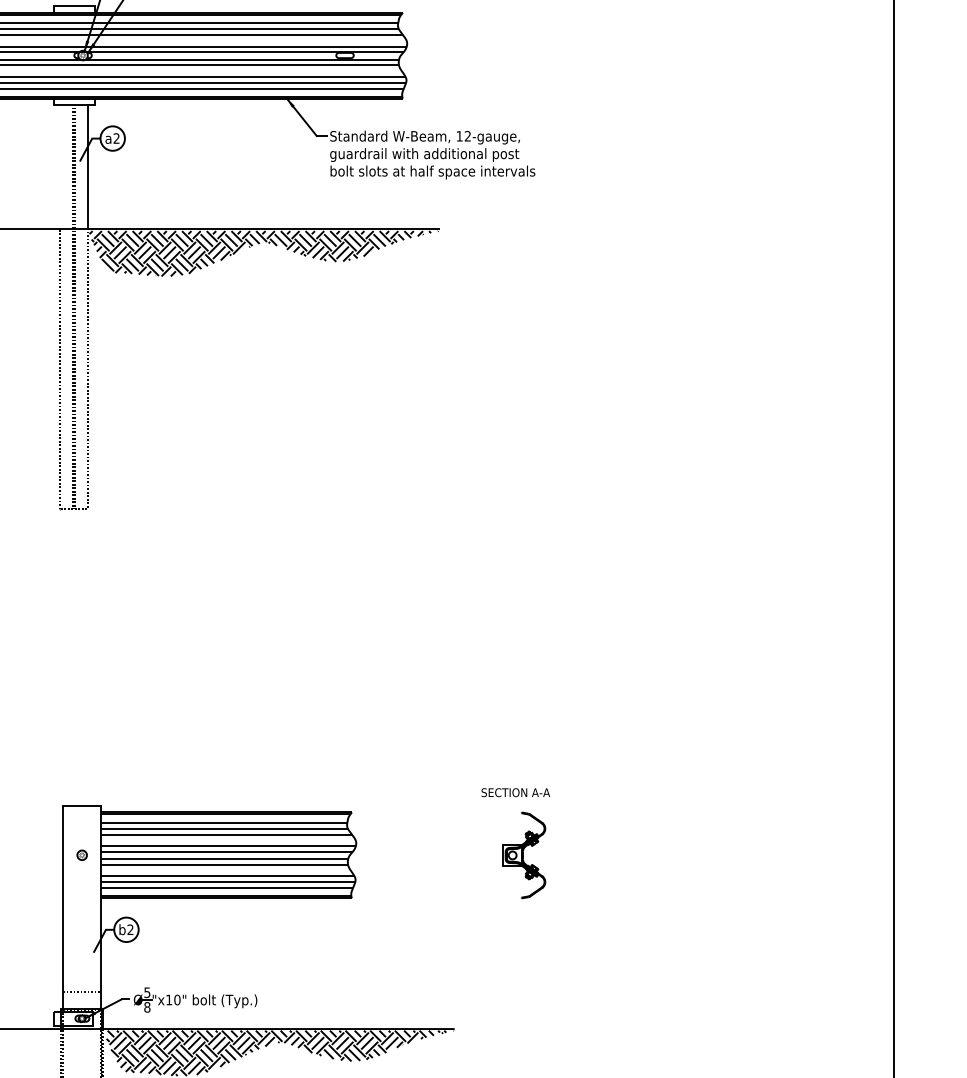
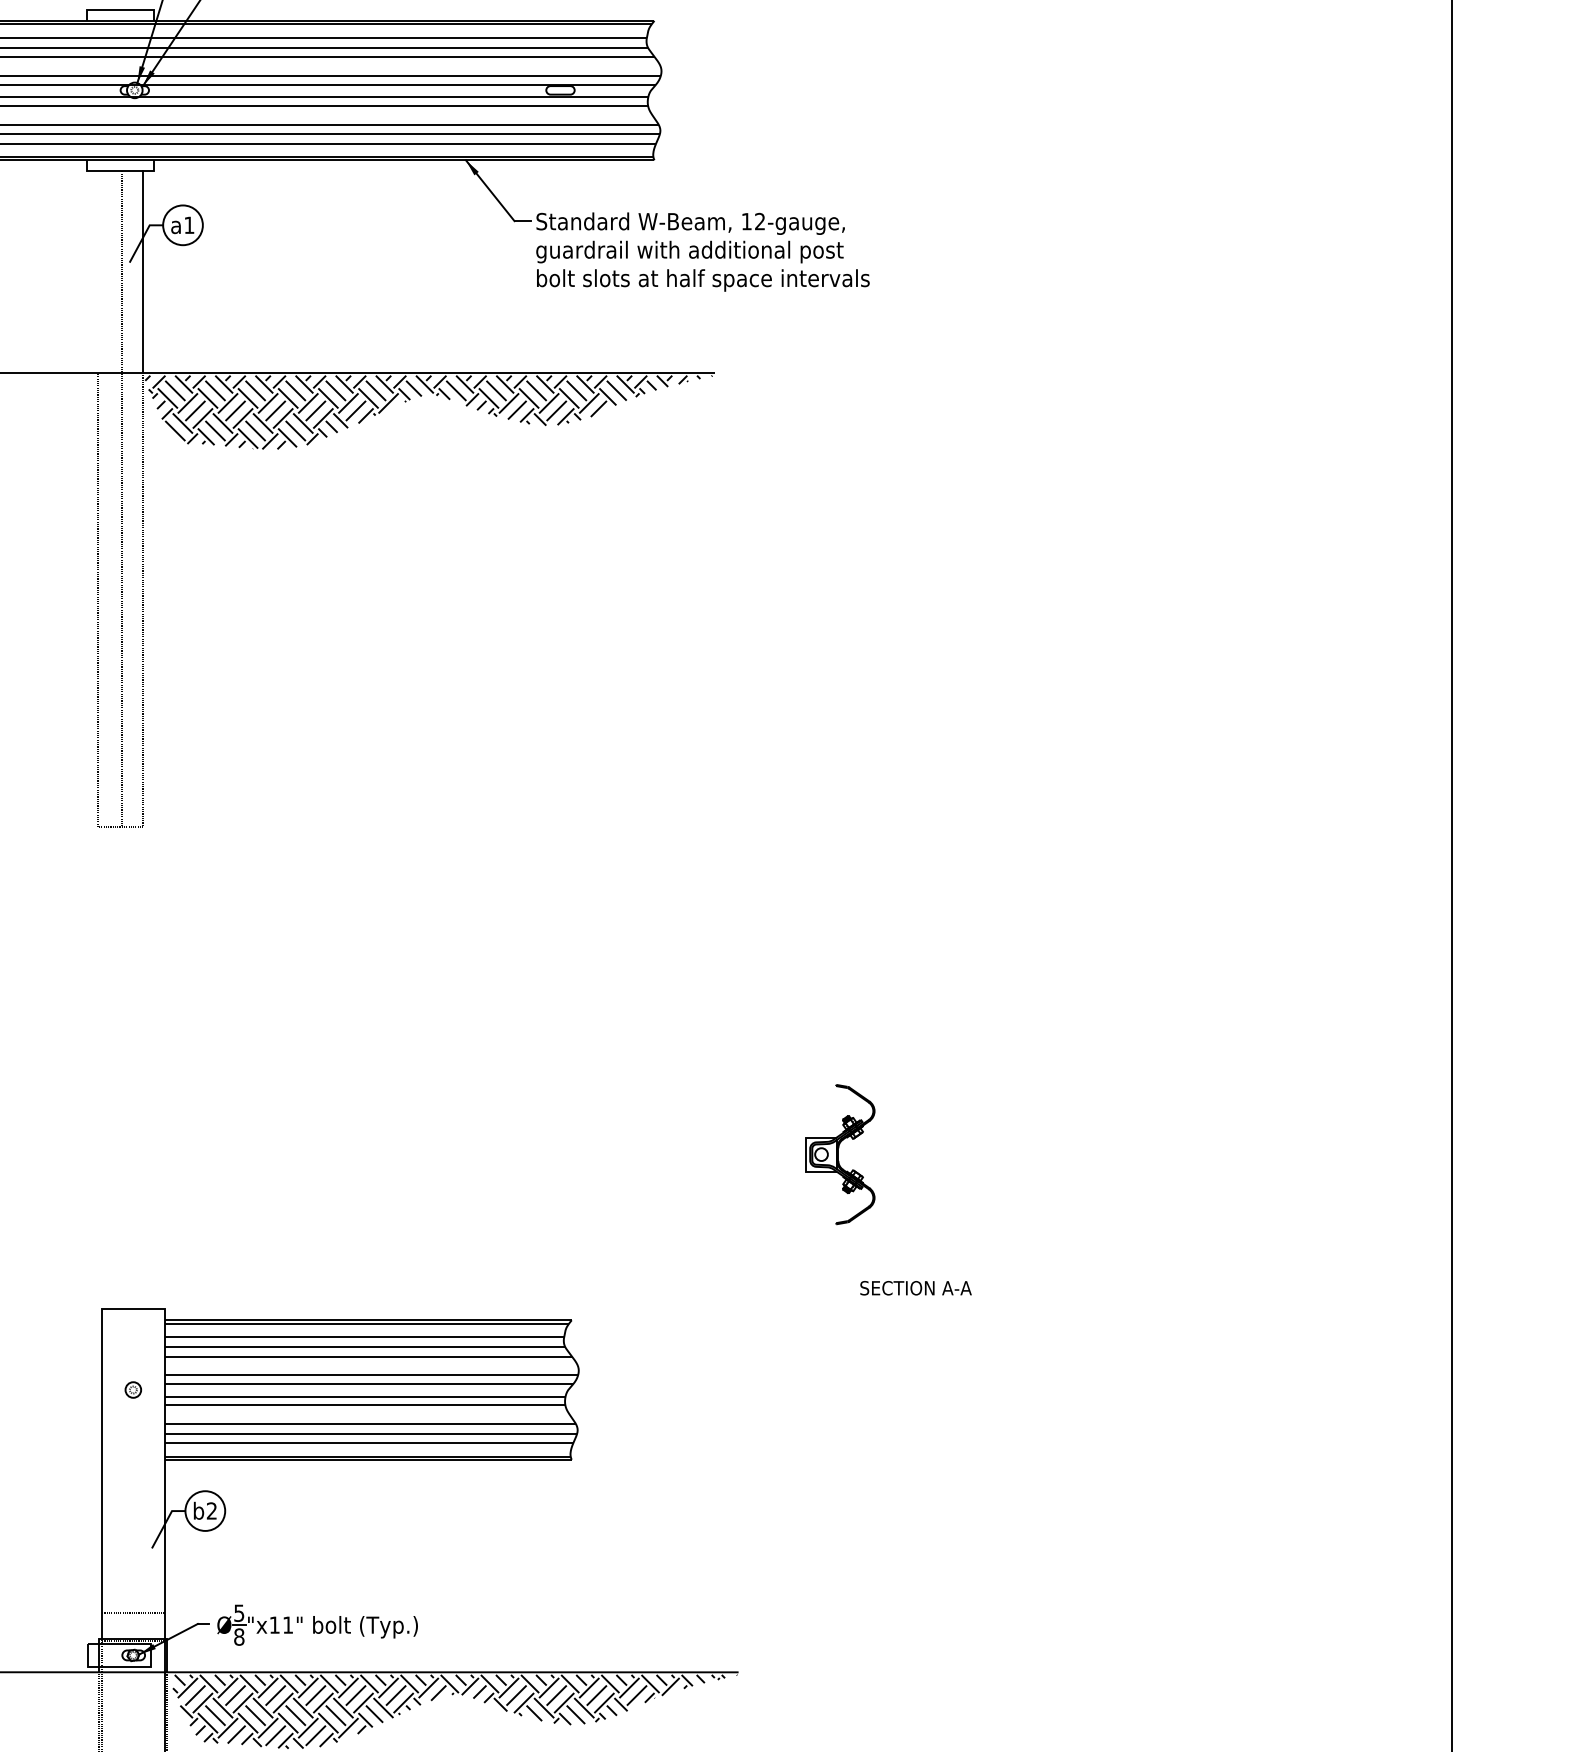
text: (116, 138) -> (189, 225), a2 -> a1
line: (73, 306) -> (119, 498), removed
text: (515, 792) -> (915, 1287), moved
part: (524, 855) -> (840, 1154), moved
text: (177, 999) -> (288, 1624), "x10" -> "x11"

